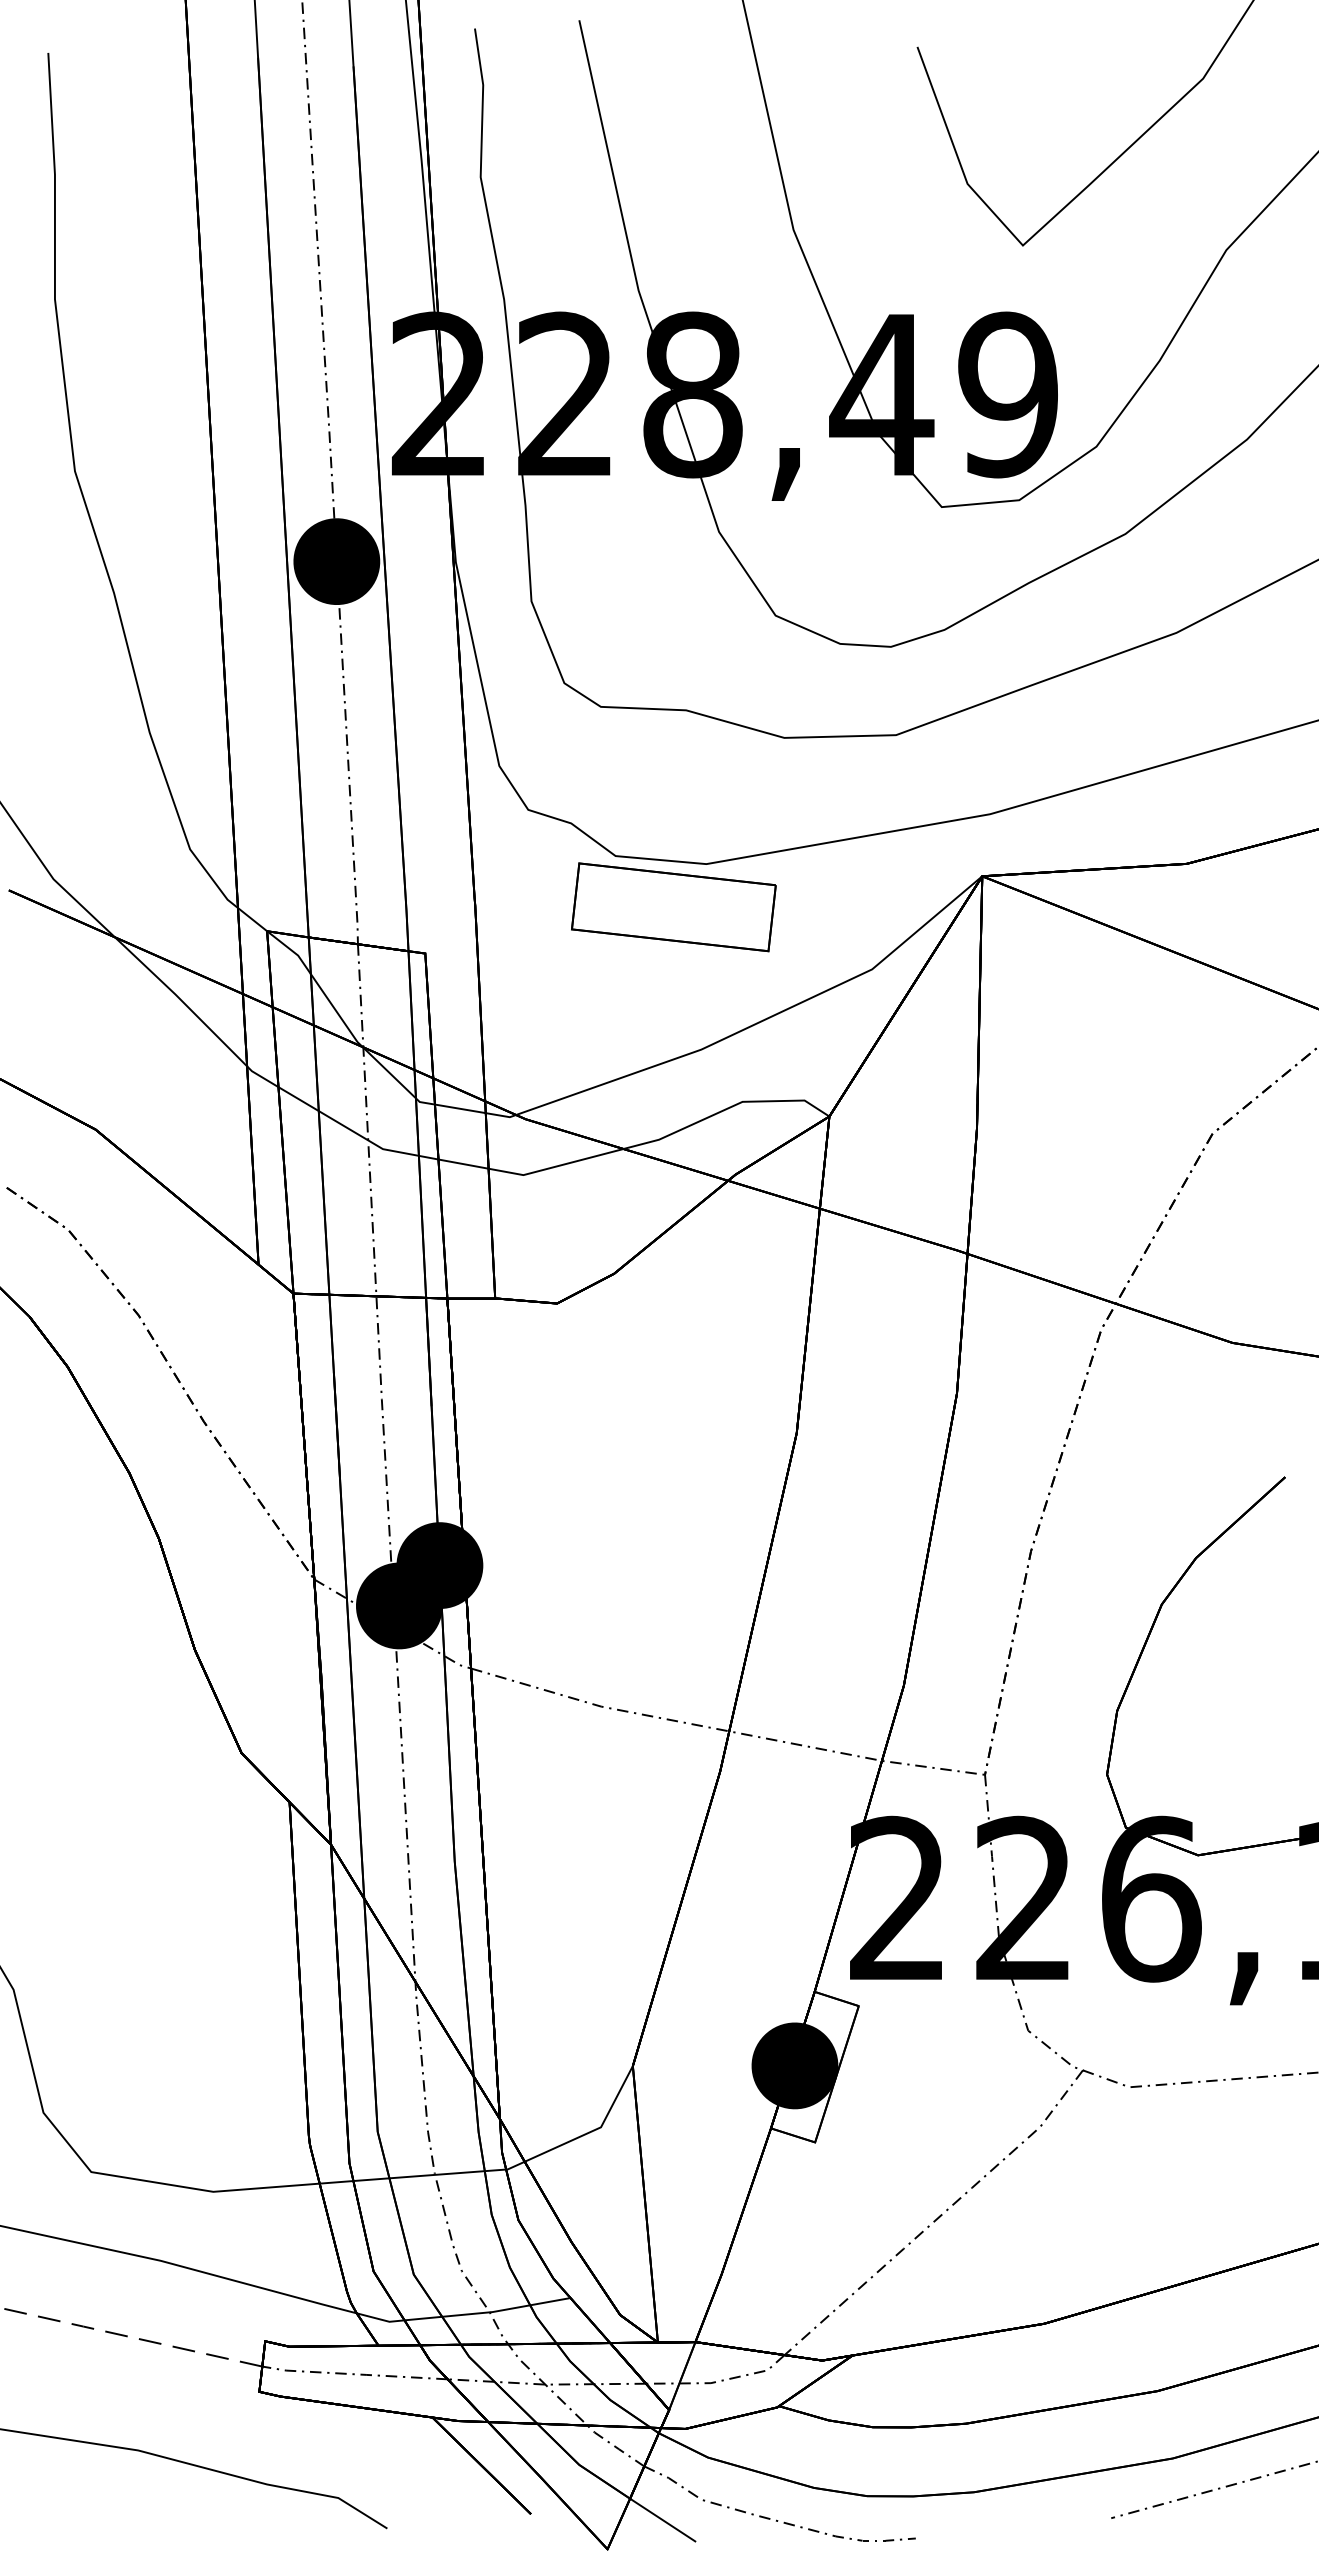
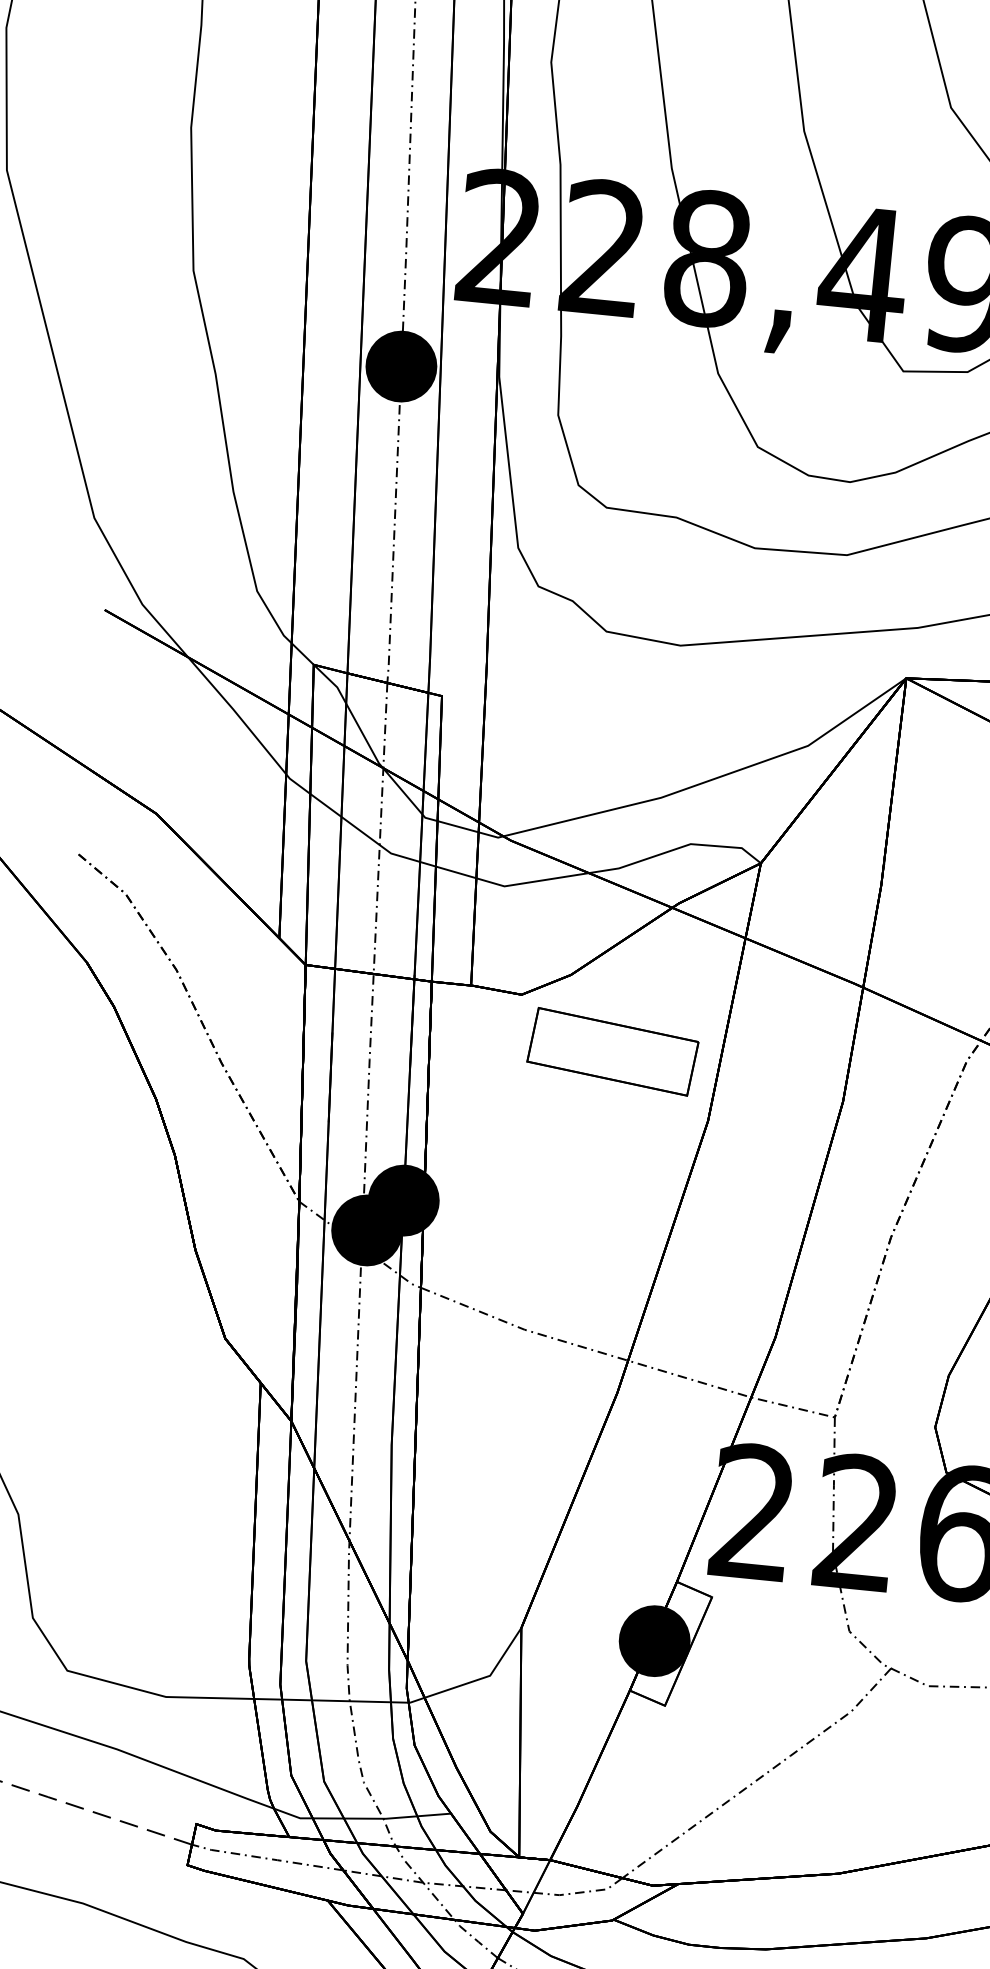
part: (673, 907) -> (612, 1051), moved

